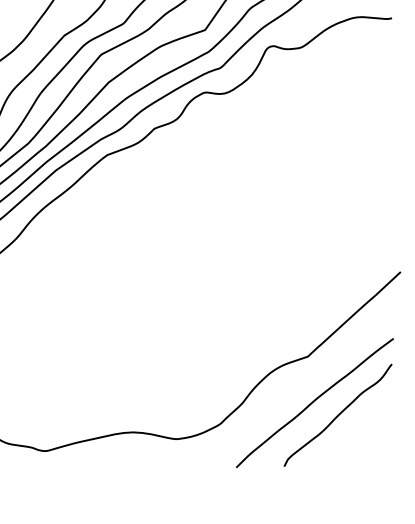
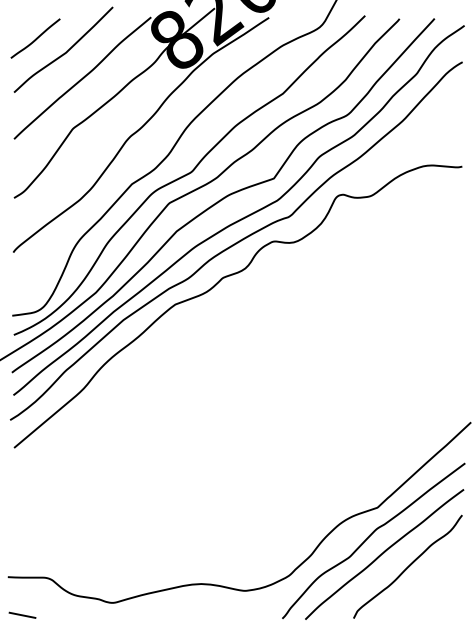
curve: (300, 385) -> (370, 536), added

